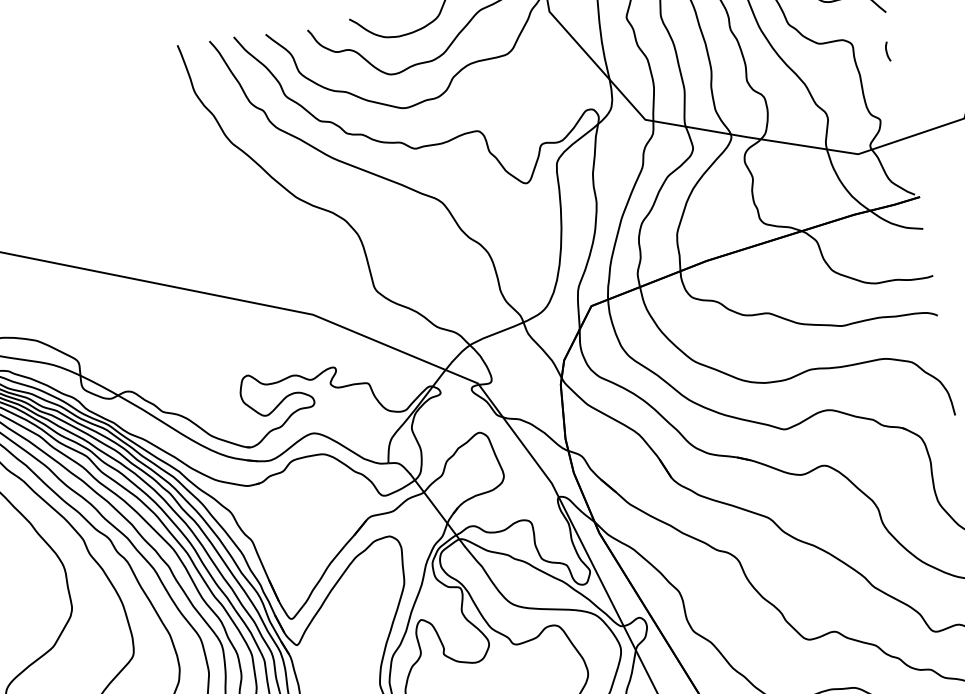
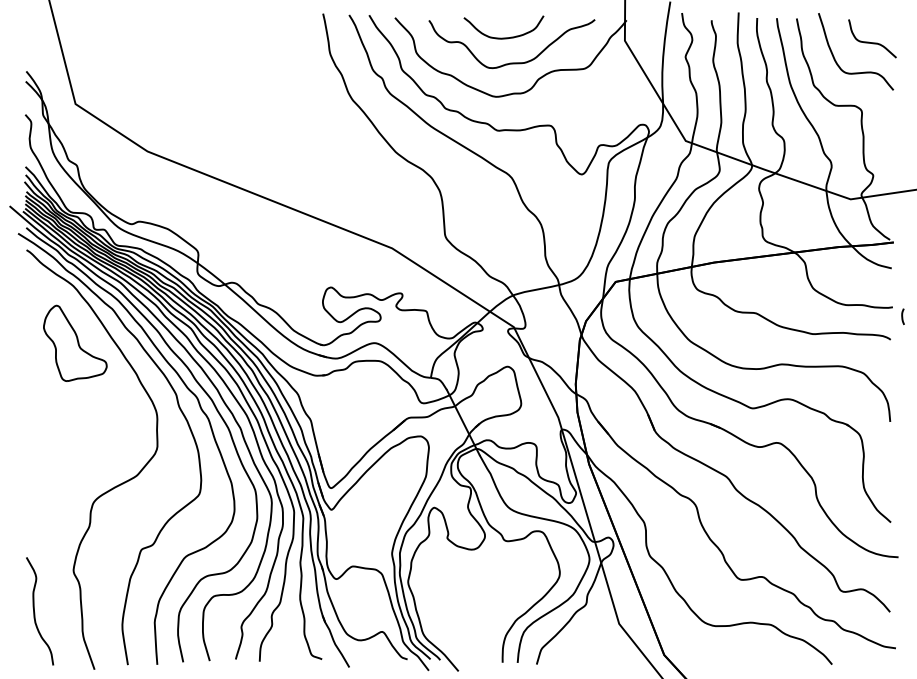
line: (886, 51) -> (902, 316), moved

